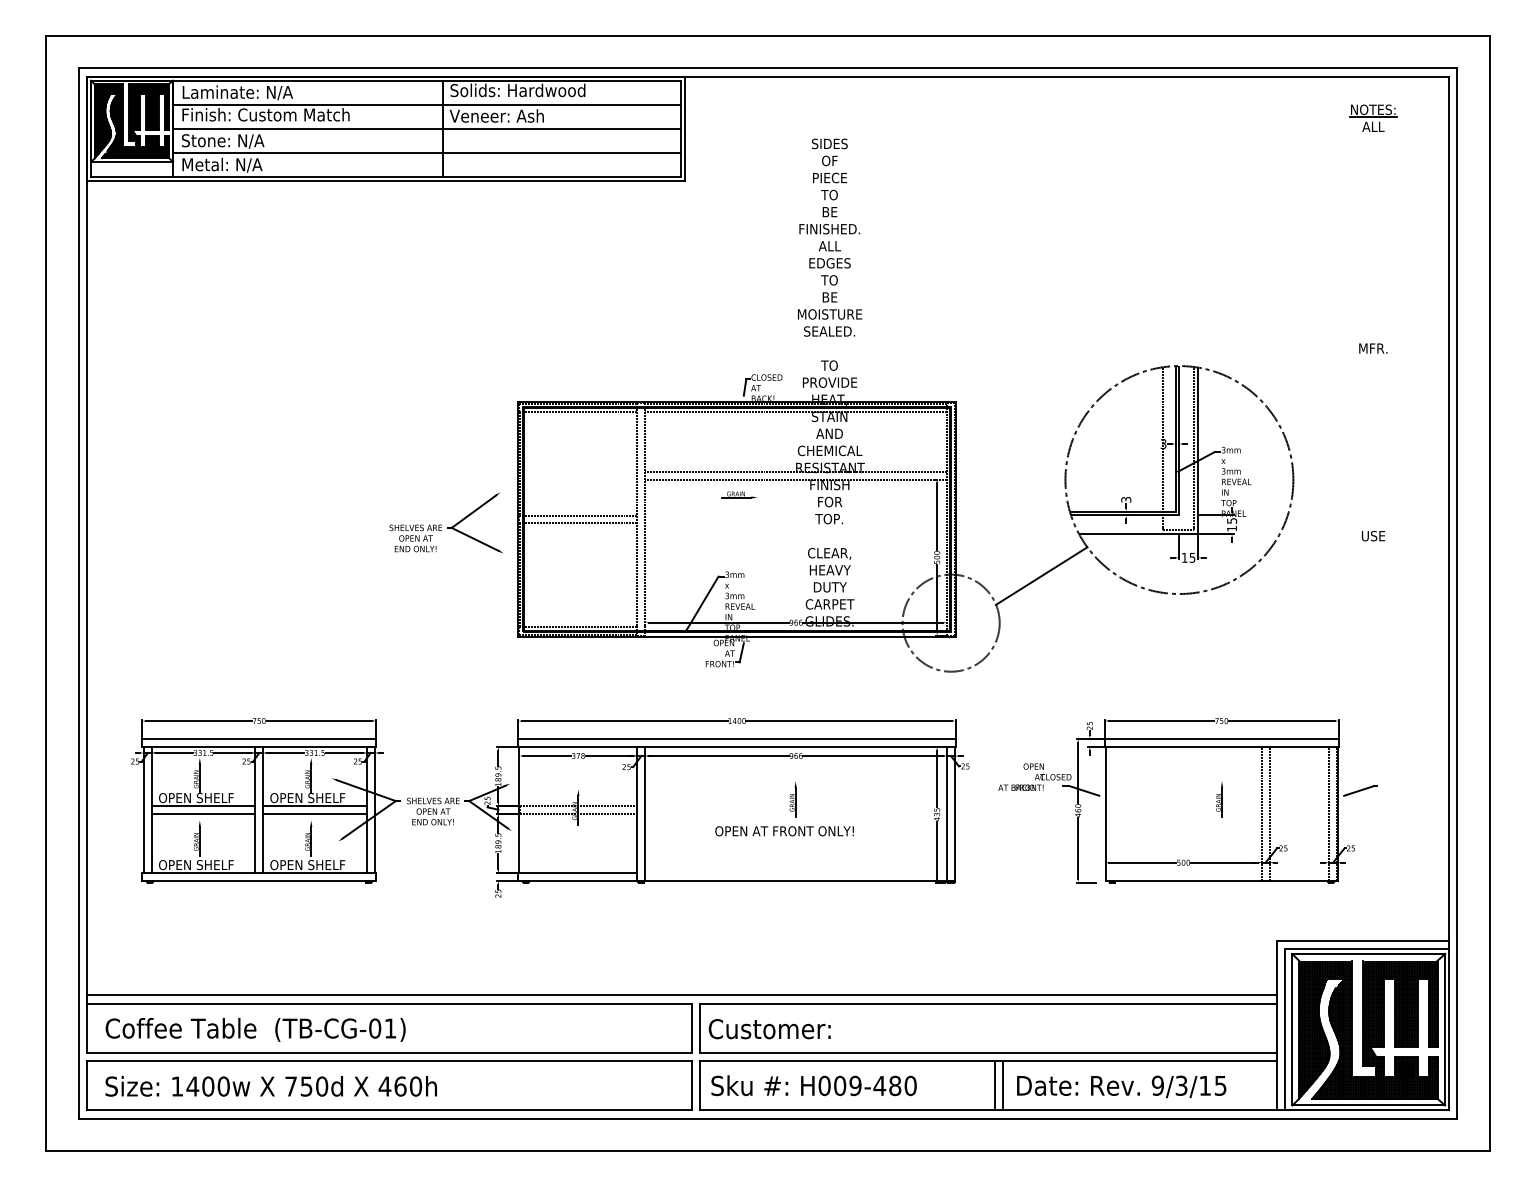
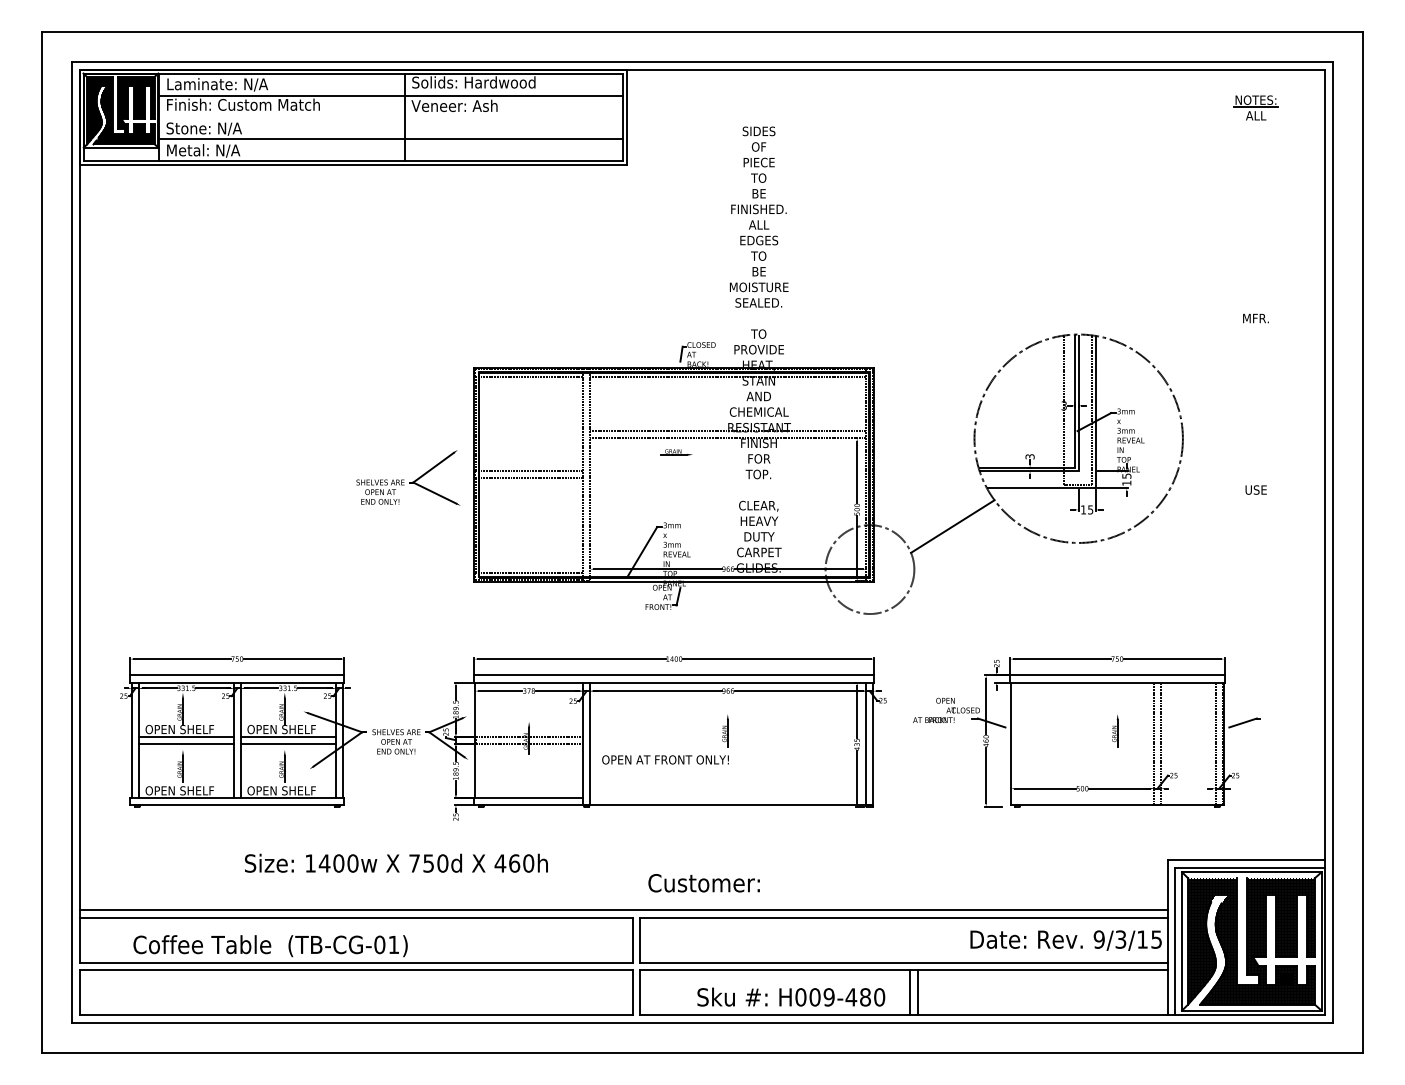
line: (426, 128) -> (390, 117), removed
text: (784, 831) -> (665, 760), moved
text: (255, 1029) -> (270, 945), moved
text: (769, 1029) -> (703, 883), moved
text: (813, 1085) -> (790, 996), moved
text: (270, 1086) -> (395, 863), moved
text: (1121, 1086) -> (1065, 940), moved

